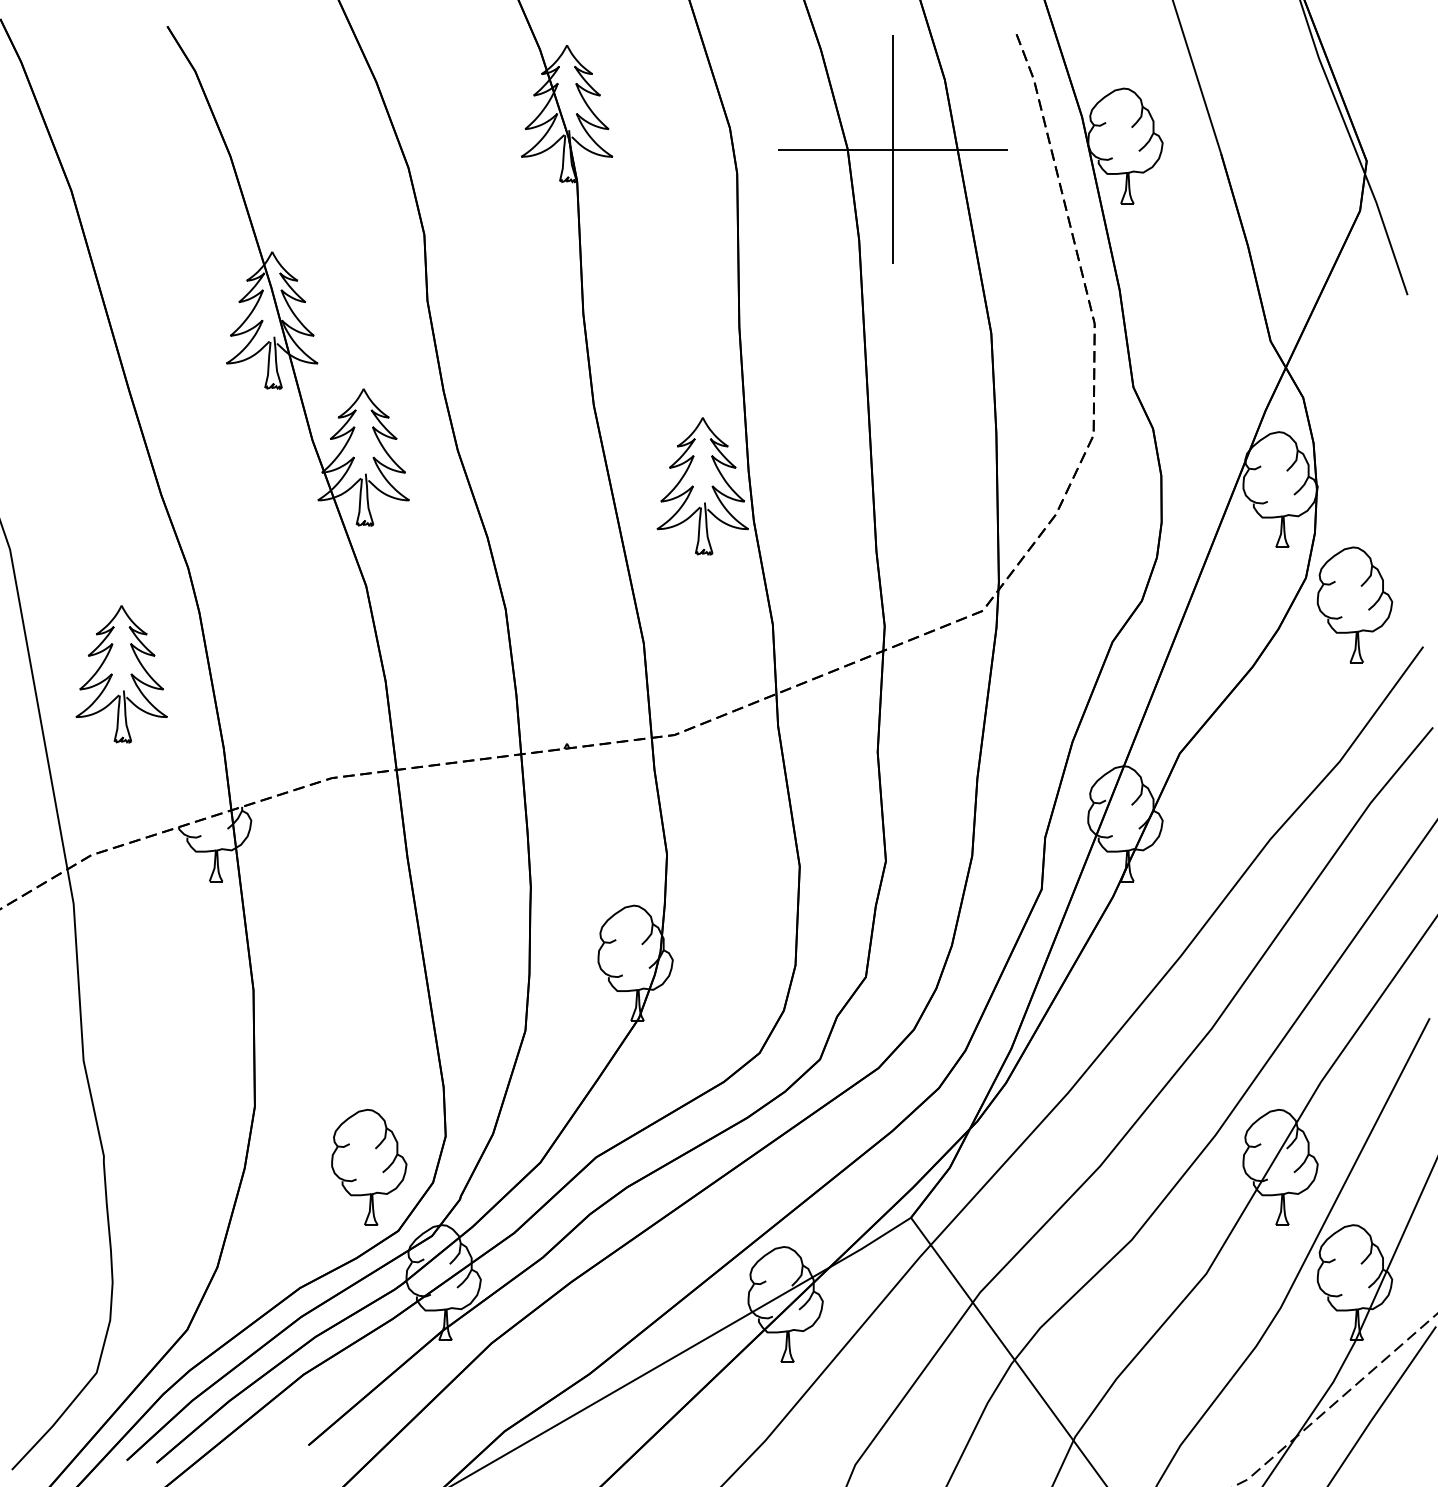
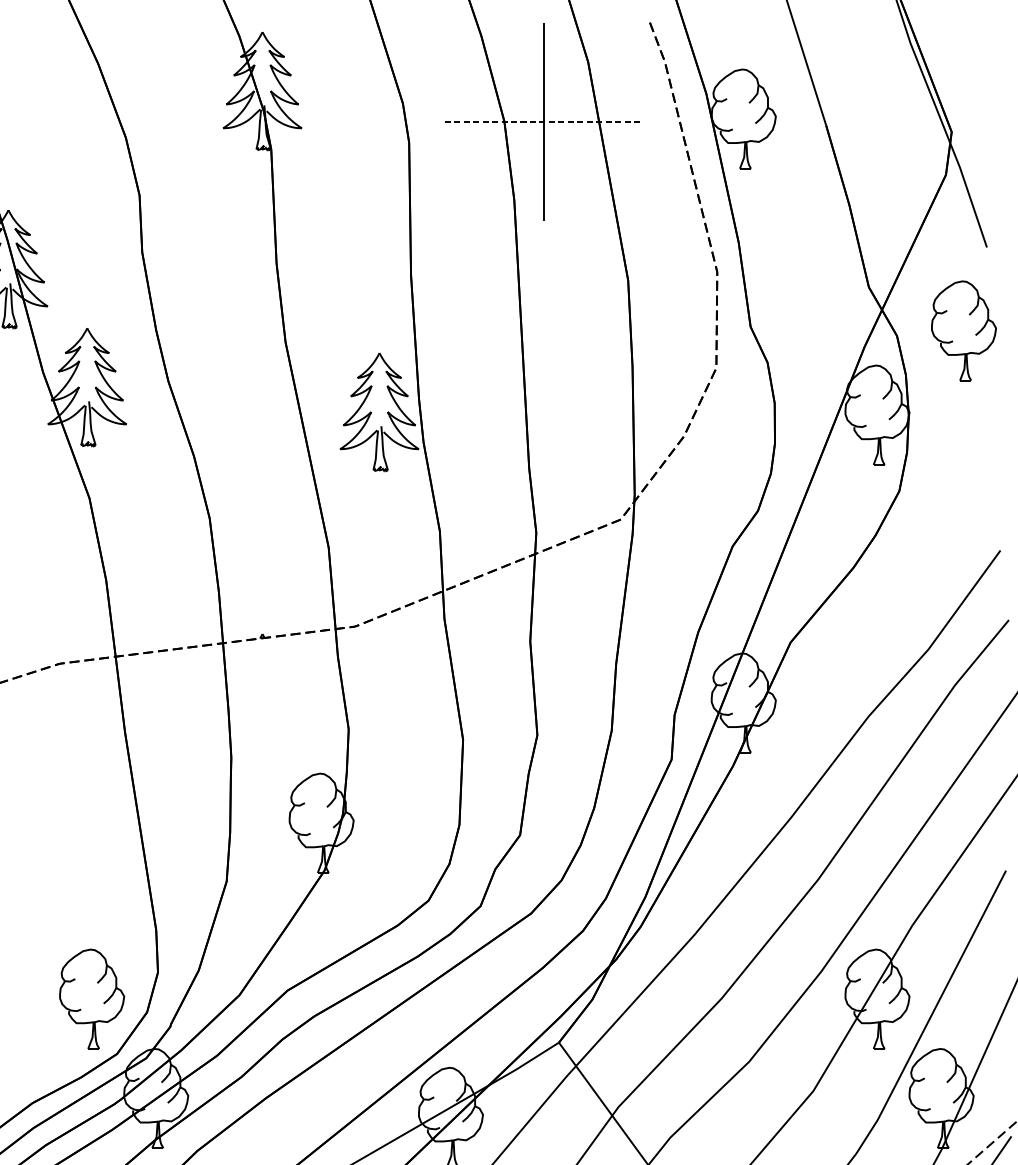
line: (893, 149) -> (543, 121), solid -> dashed
part: (1354, 604) -> (963, 330), moved

